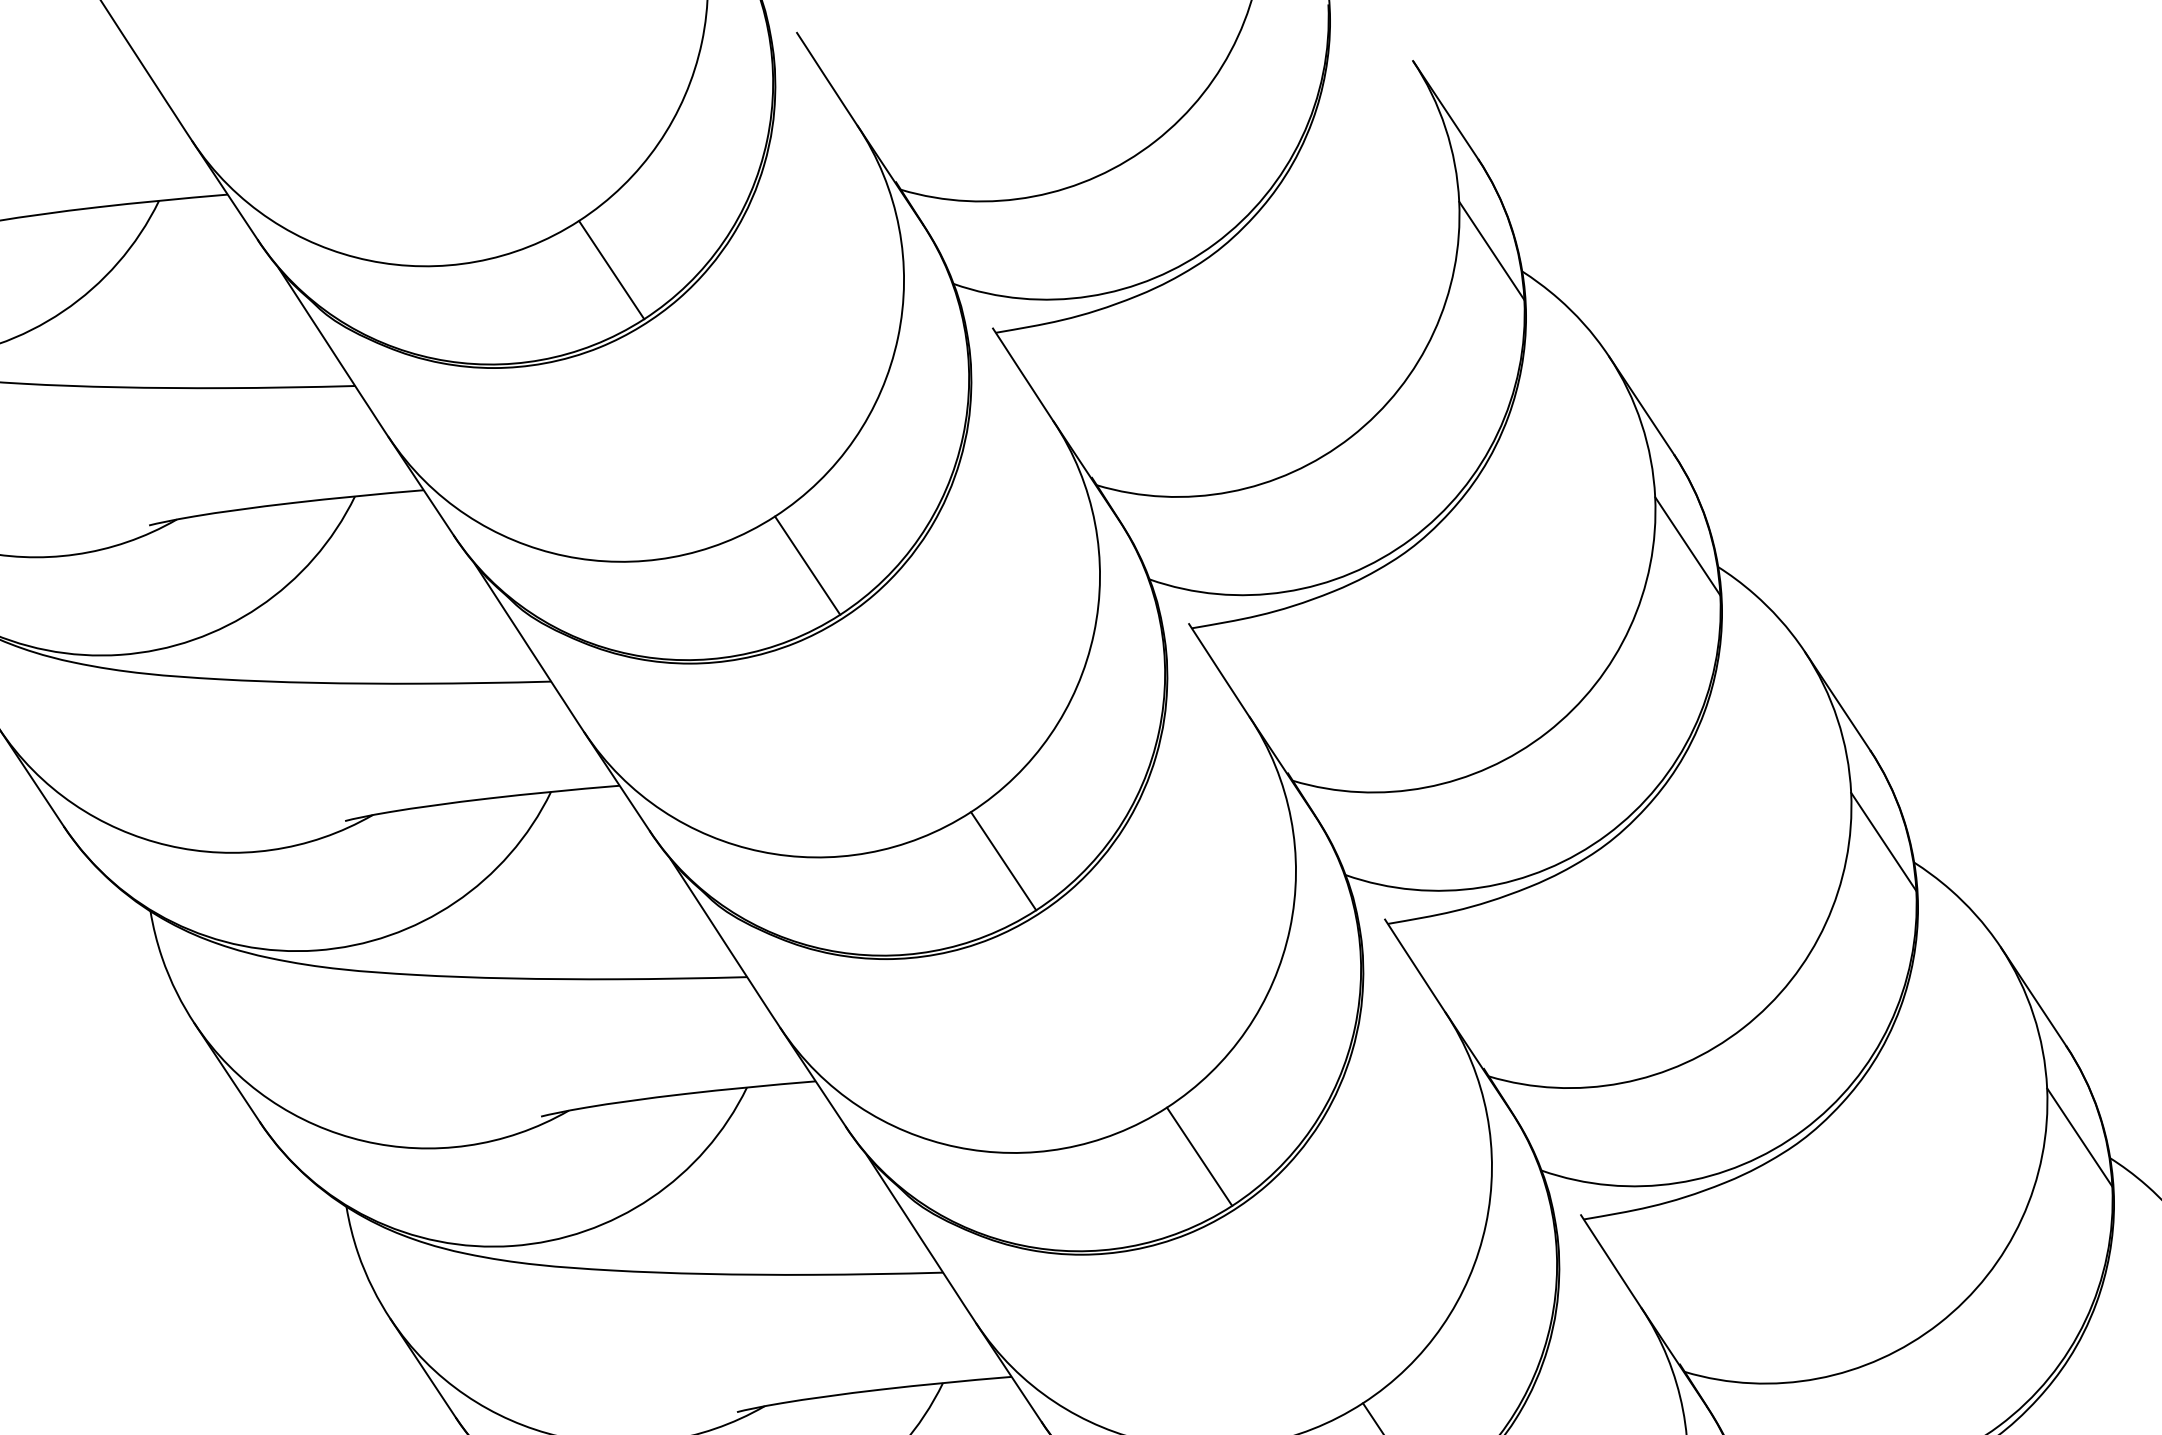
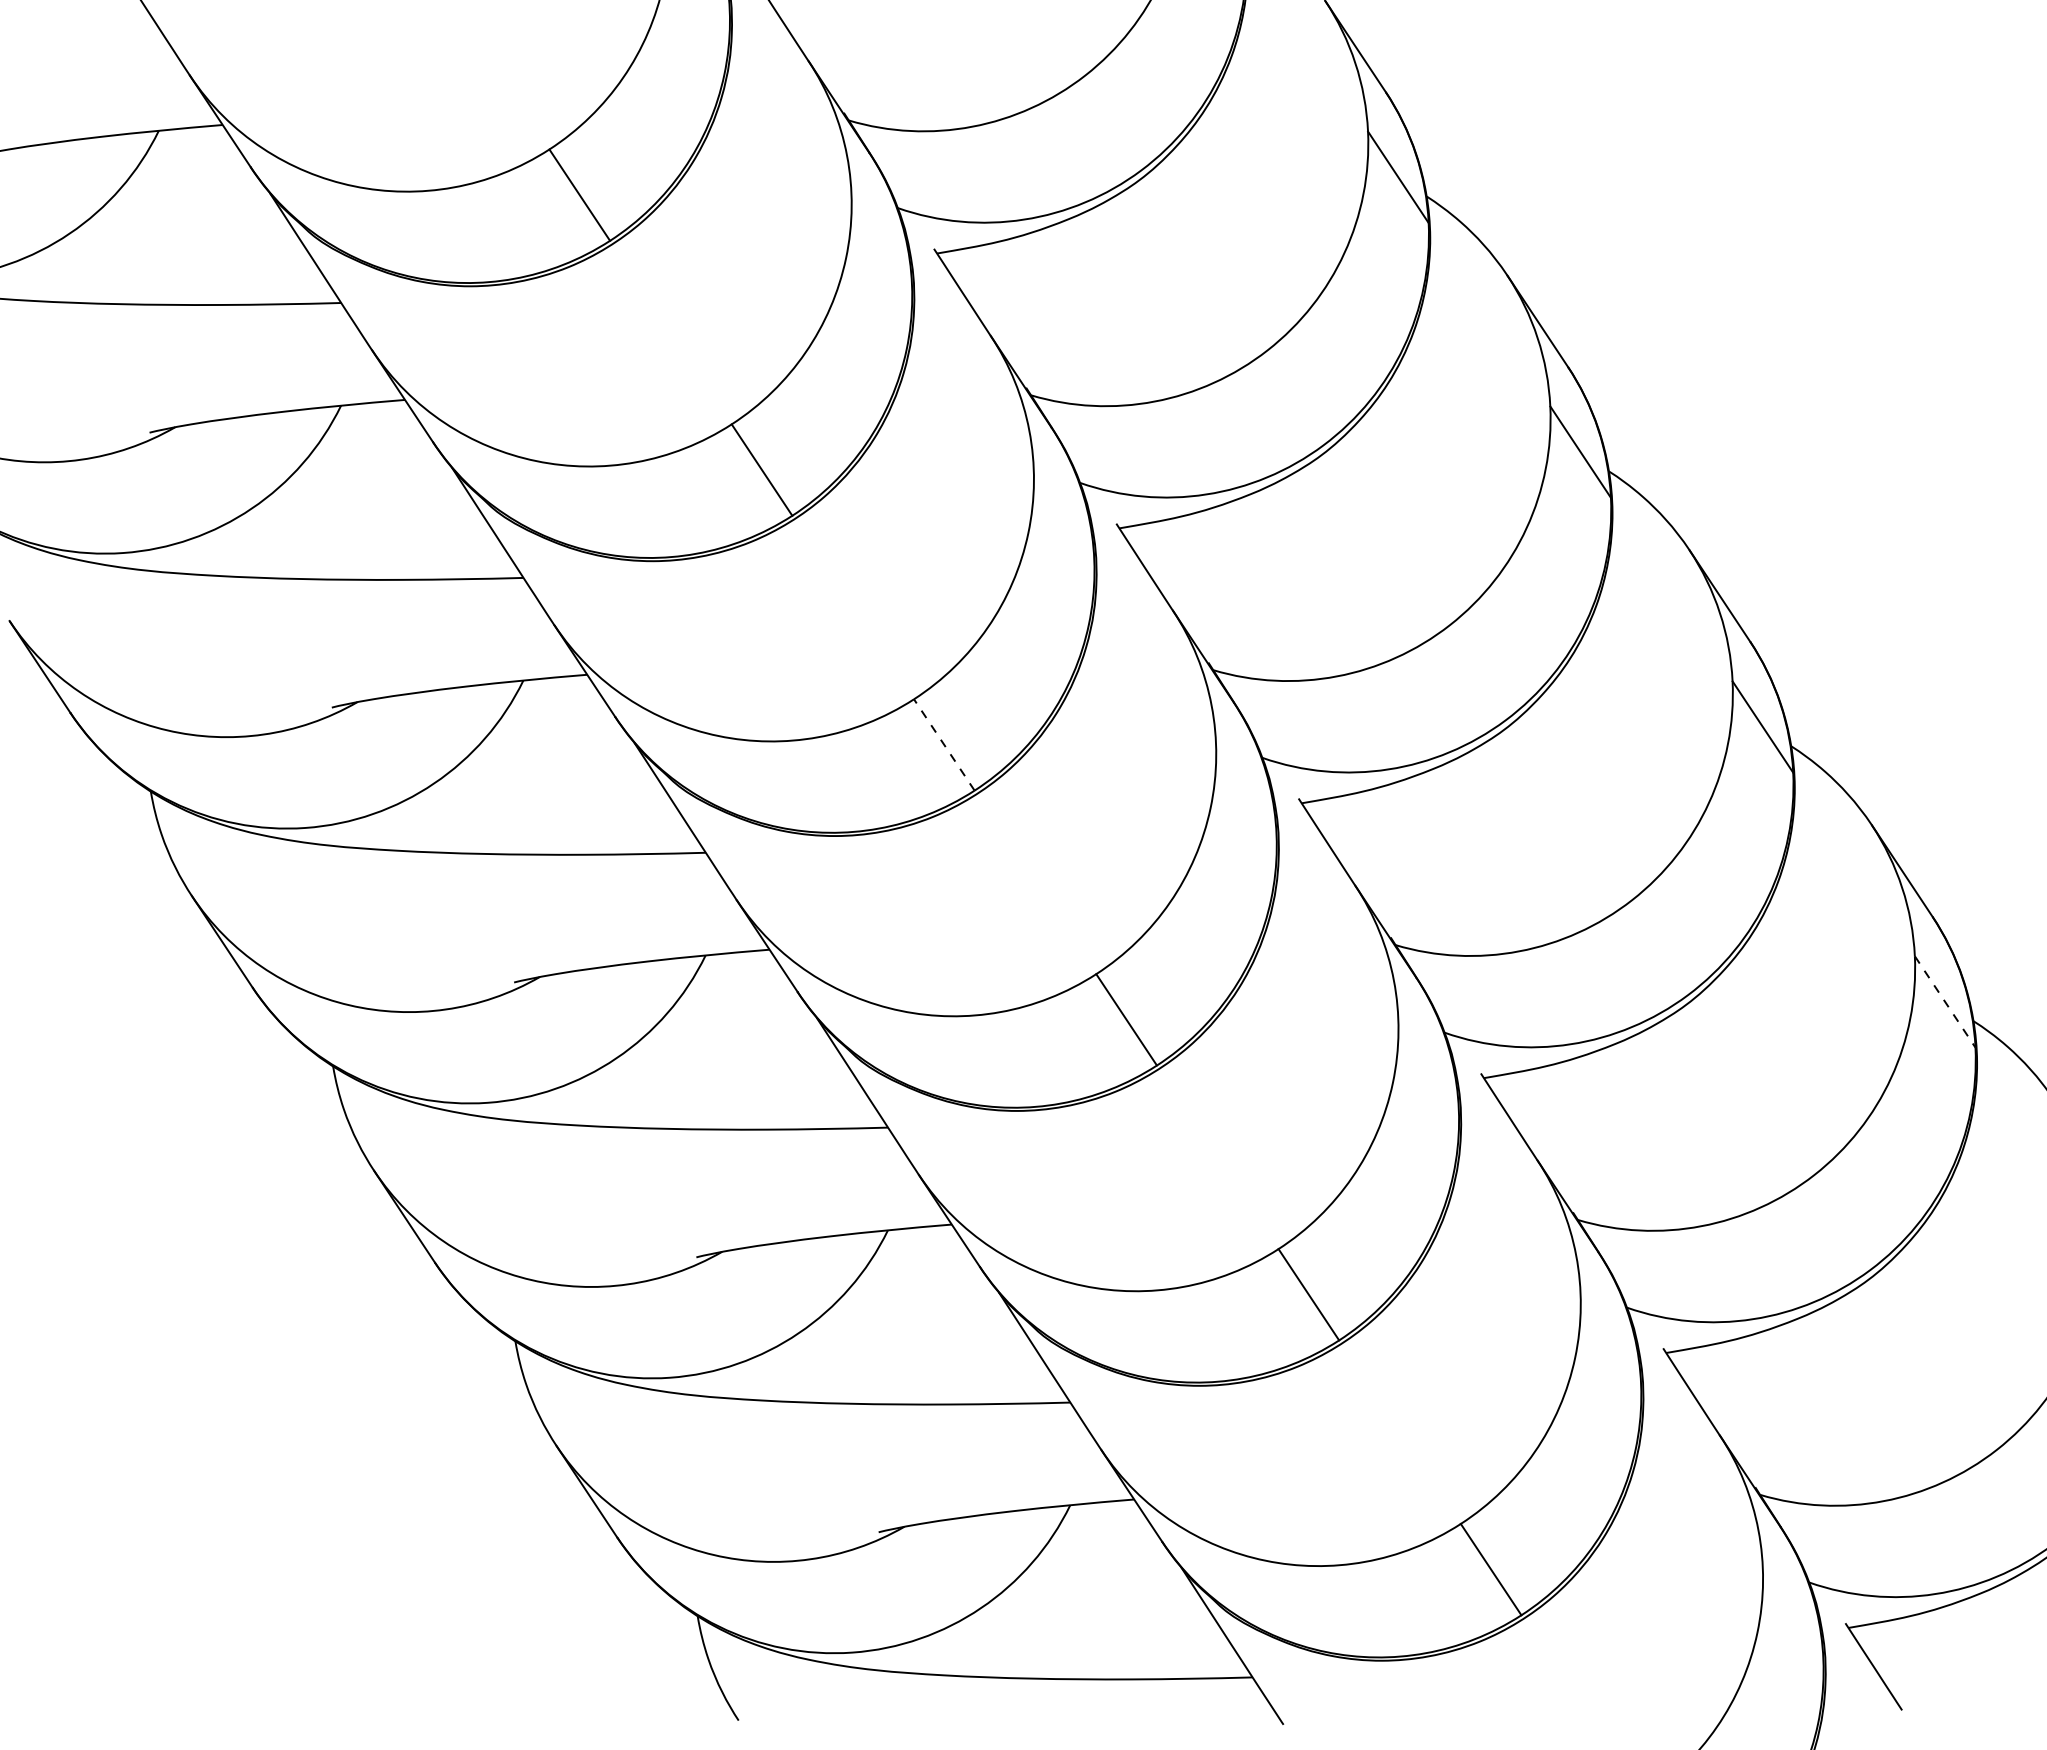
line: (1003, 860) -> (944, 744), solid -> dashed
line: (2080, 1137) -> (1945, 1001), solid -> dashed

